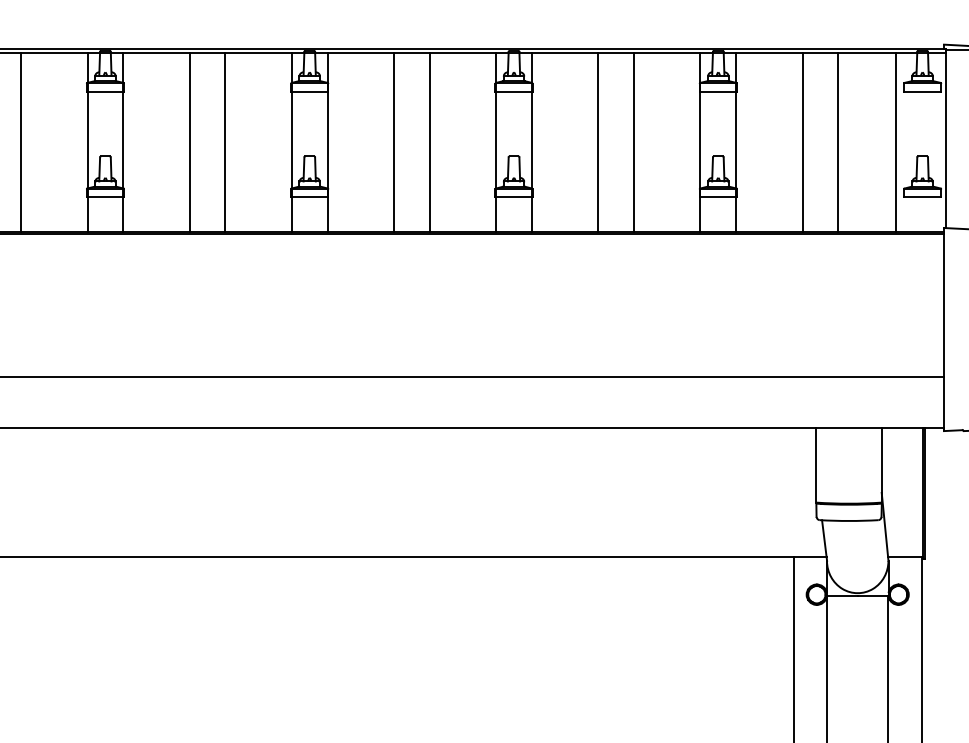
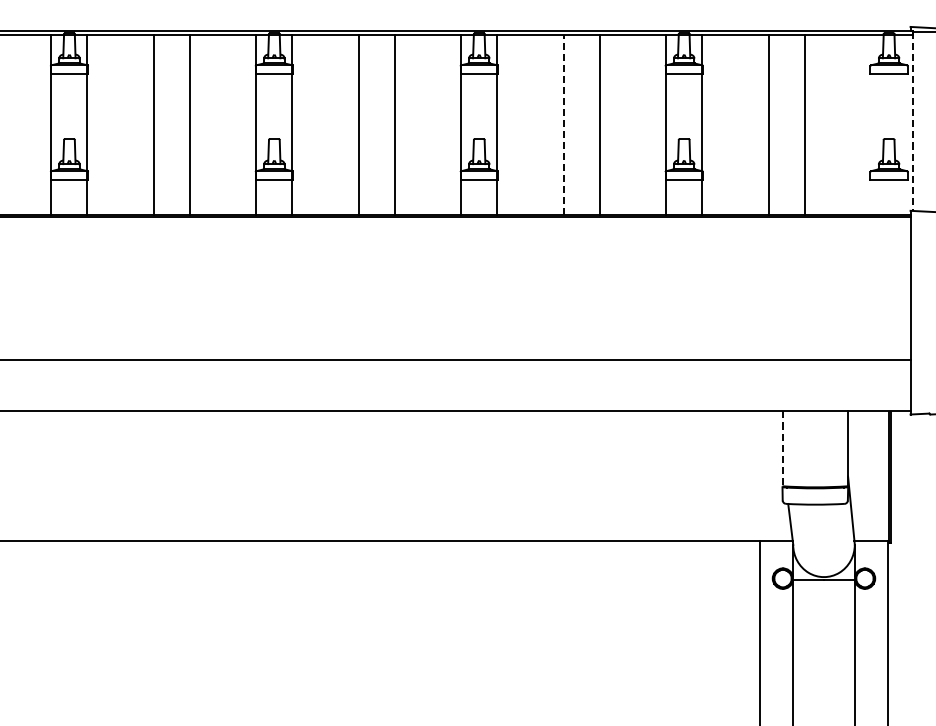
line: (946, 139) -> (913, 122), solid -> dashed
line: (598, 142) -> (563, 125), solid -> dashed
line: (895, 142) -> (861, 125), removed
line: (816, 465) -> (782, 449), solid -> dashed

